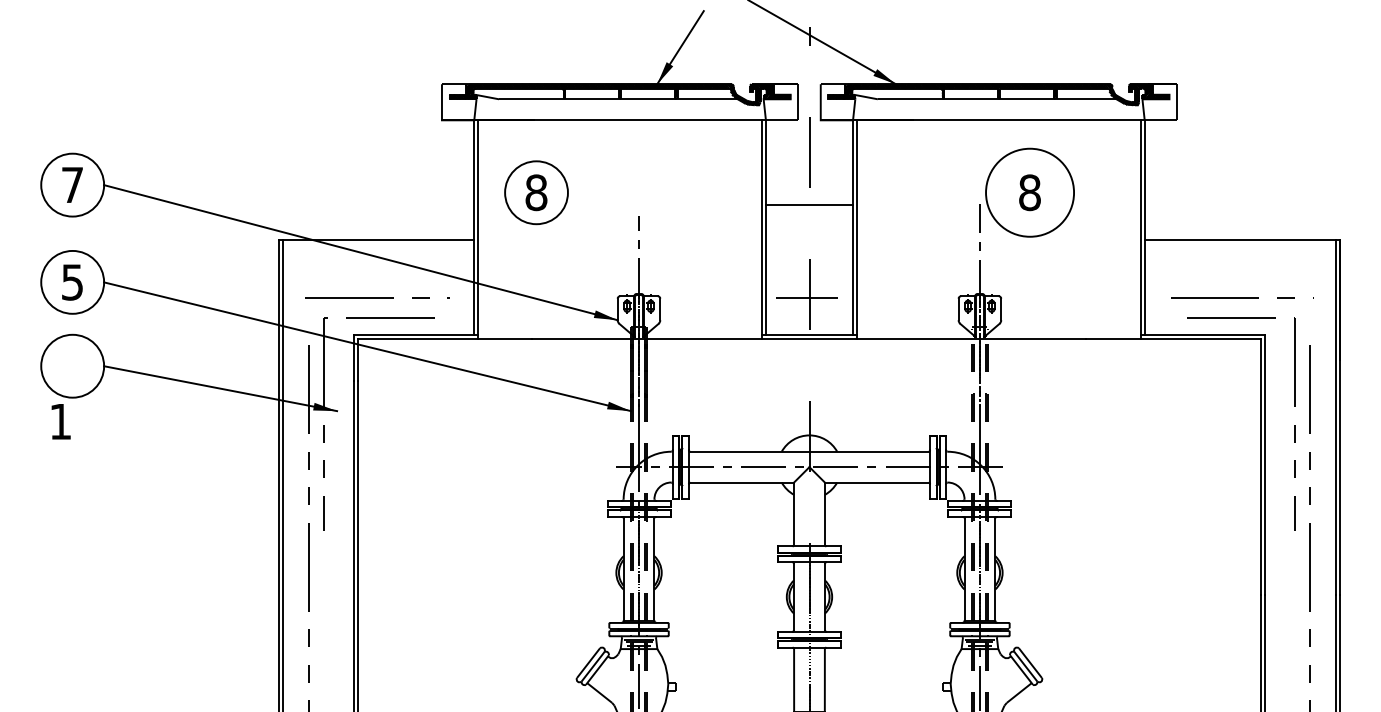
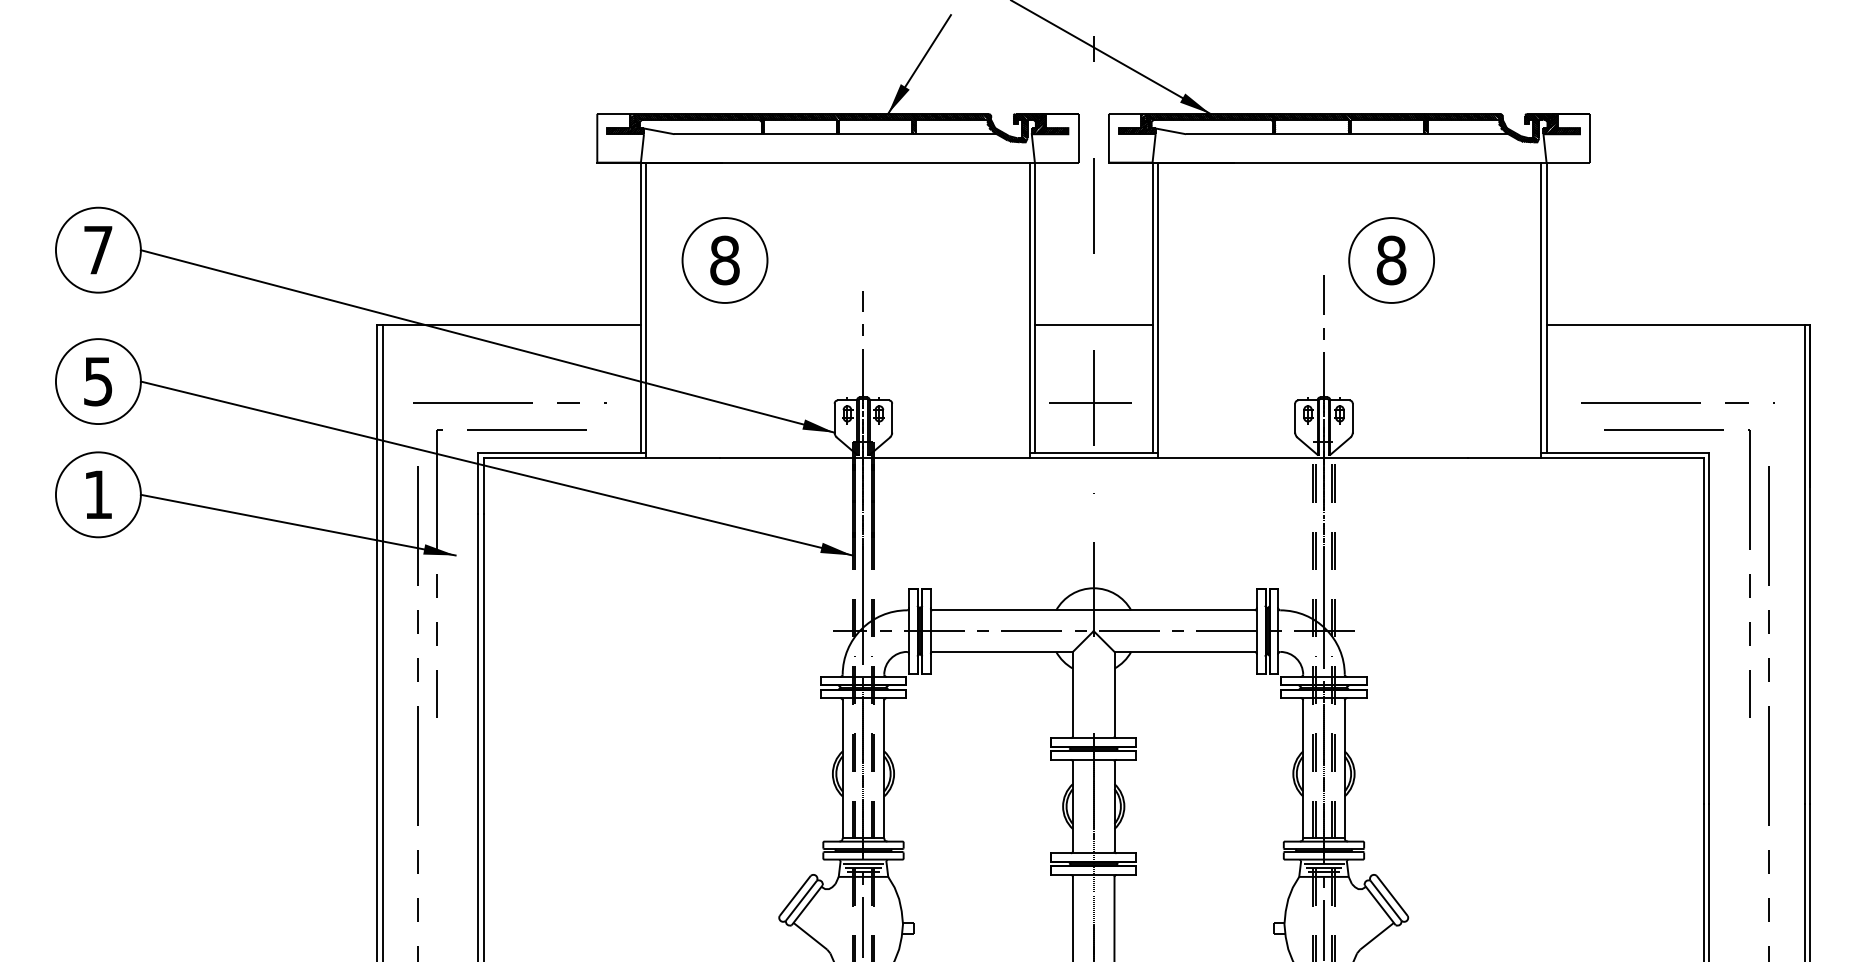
circle: (1029, 192) -> (1391, 260), size x0.71
line: (809, 204) -> (1093, 324), moved
text: (60, 421) -> (98, 494), moved

